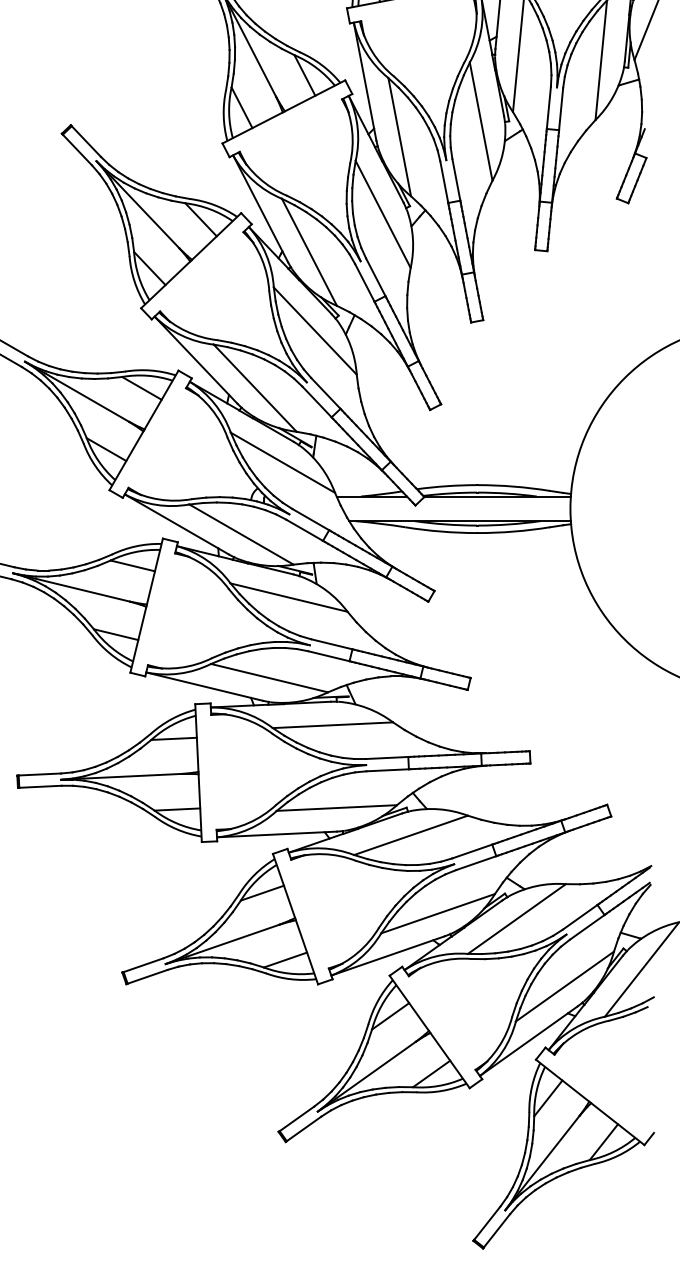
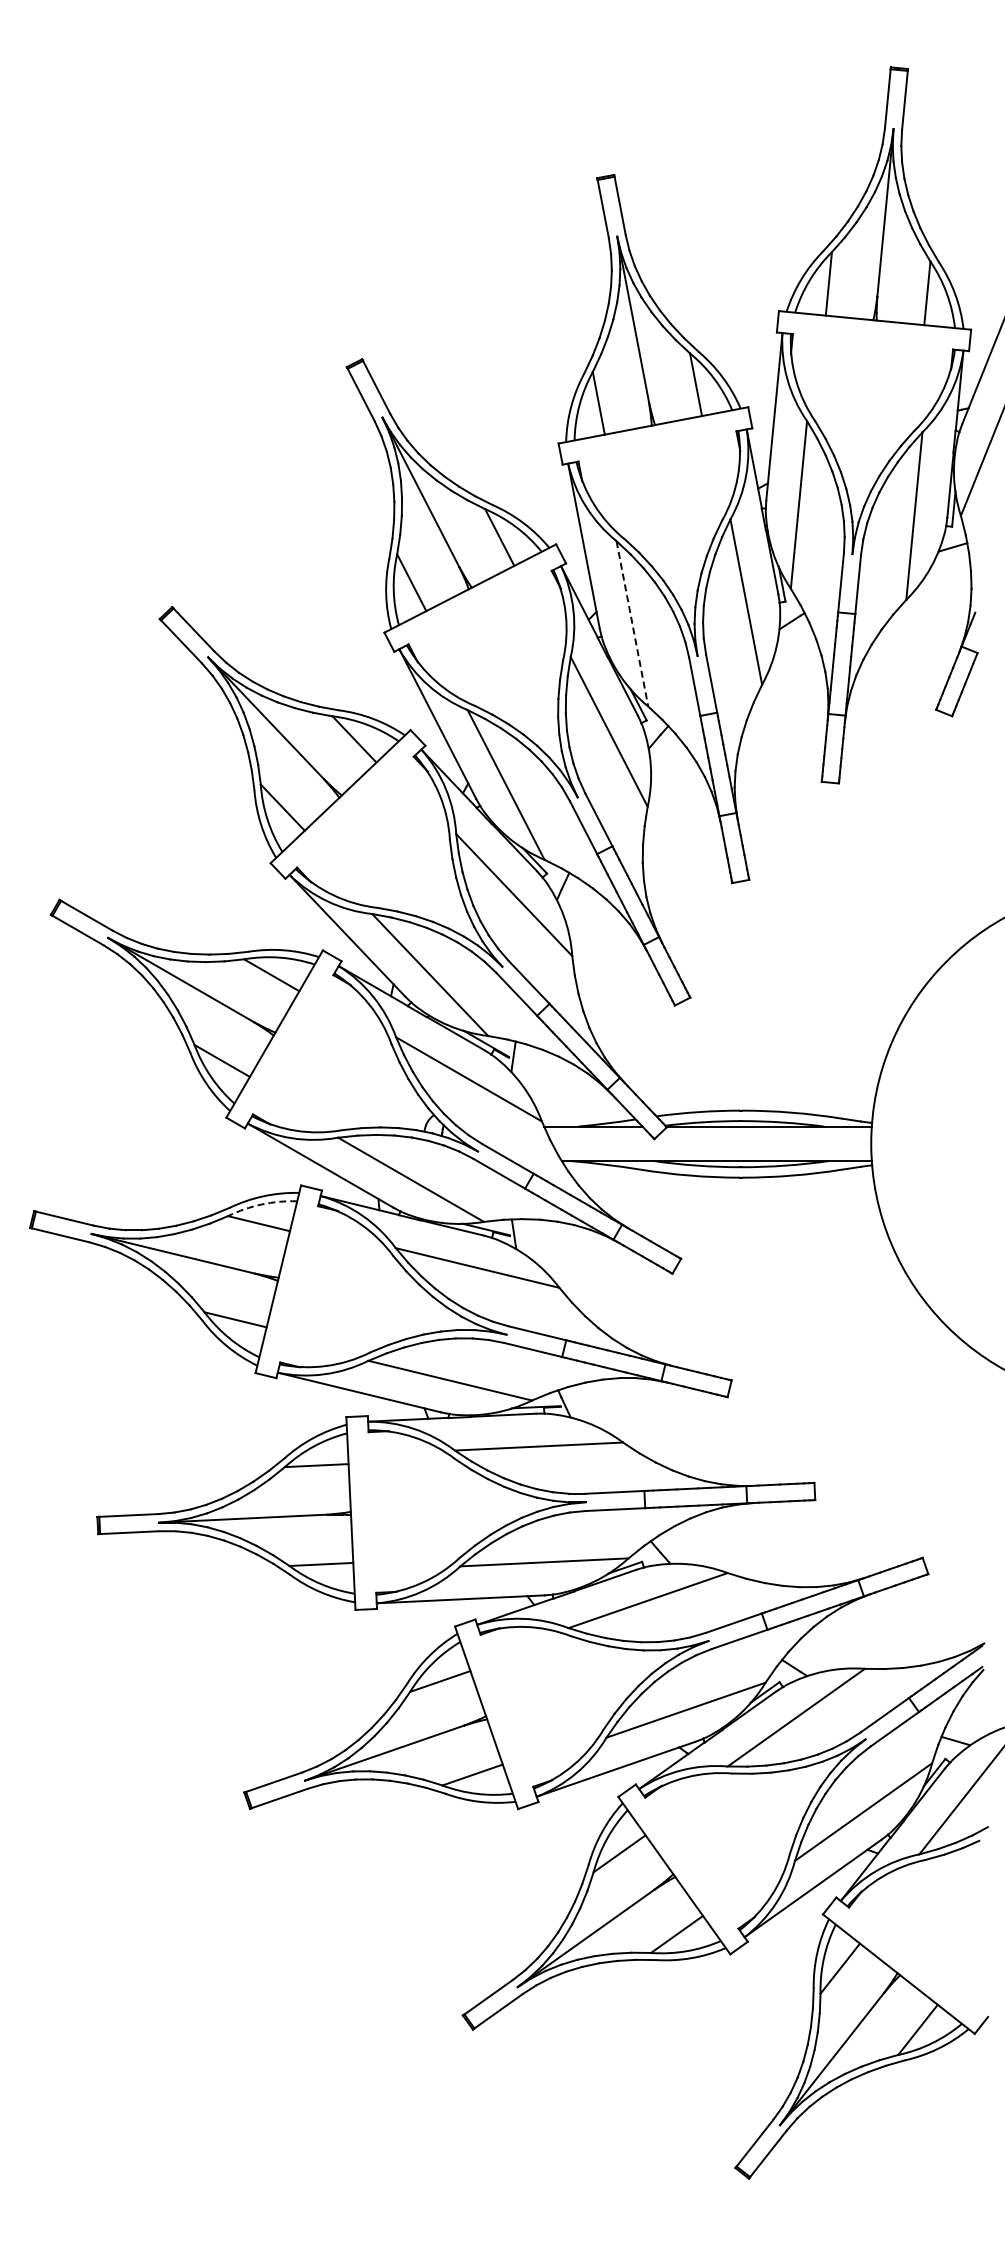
line: (399, 137) -> (632, 624), solid -> dashed
arc: (134, 552) -> (261, 1204), solid -> dashed

